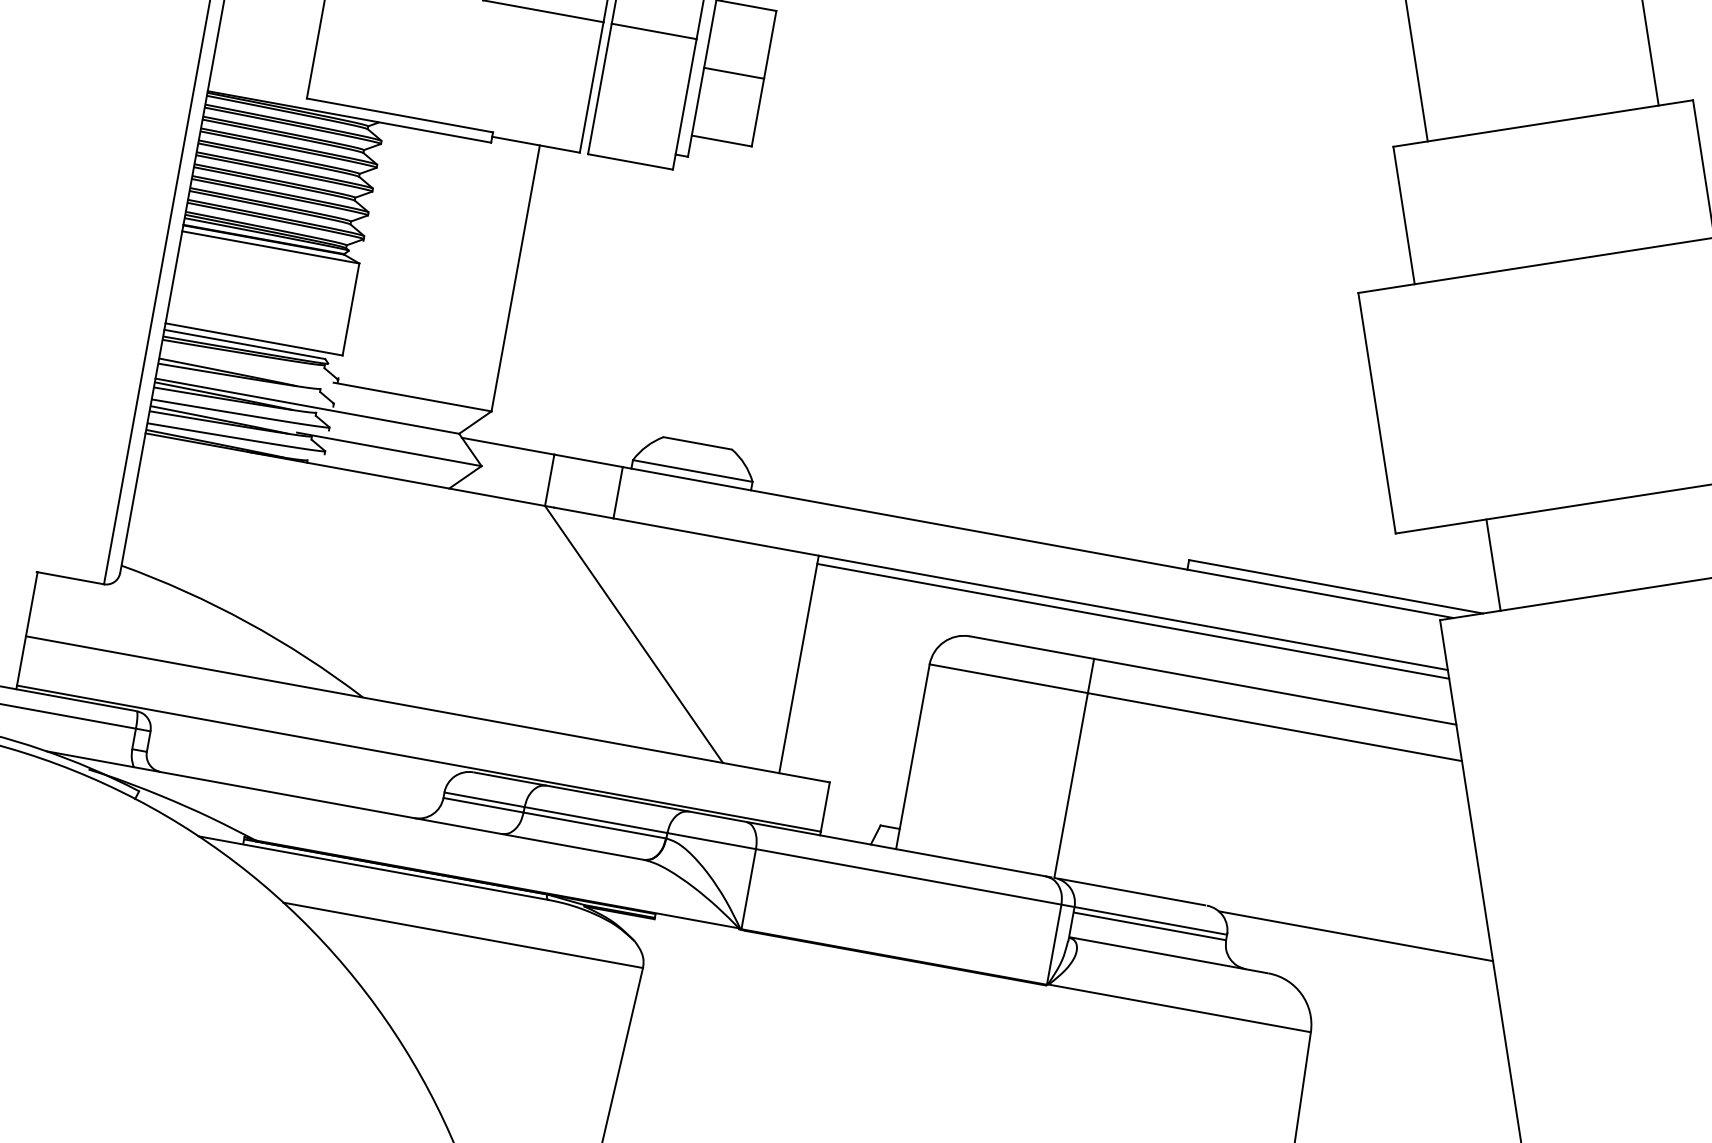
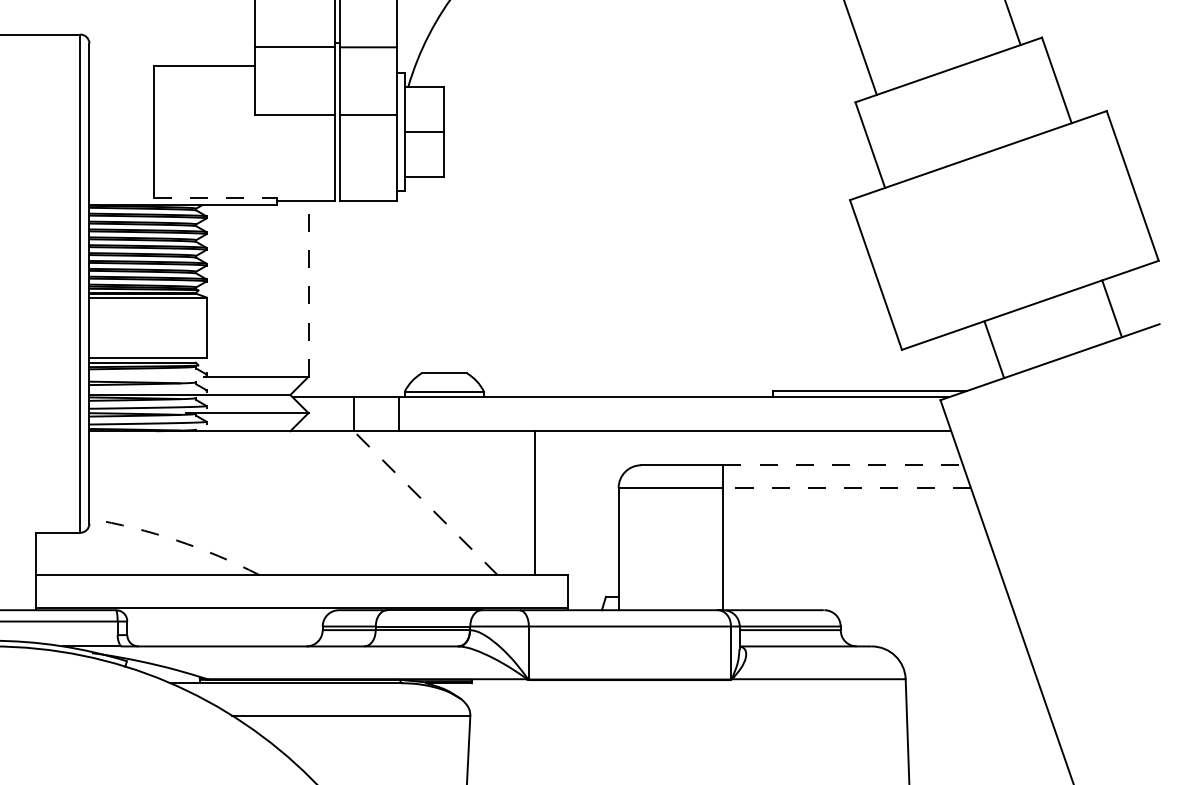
line: (400, 114) -> (215, 197), solid -> dashed
line: (515, 277) -> (308, 288), solid -> dashed
line: (1493, 564) -> (994, 349), moved
line: (1132, 620) -> (743, 436), removed
arc: (247, 622) -> (176, 540), solid -> dashed
line: (633, 634) -> (425, 503), solid -> dashed
line: (1275, 692) -> (843, 465), solid -> dashed
line: (1275, 726) -> (847, 487), solid -> dashed
line: (1356, 936) -> (923, 612), removed

